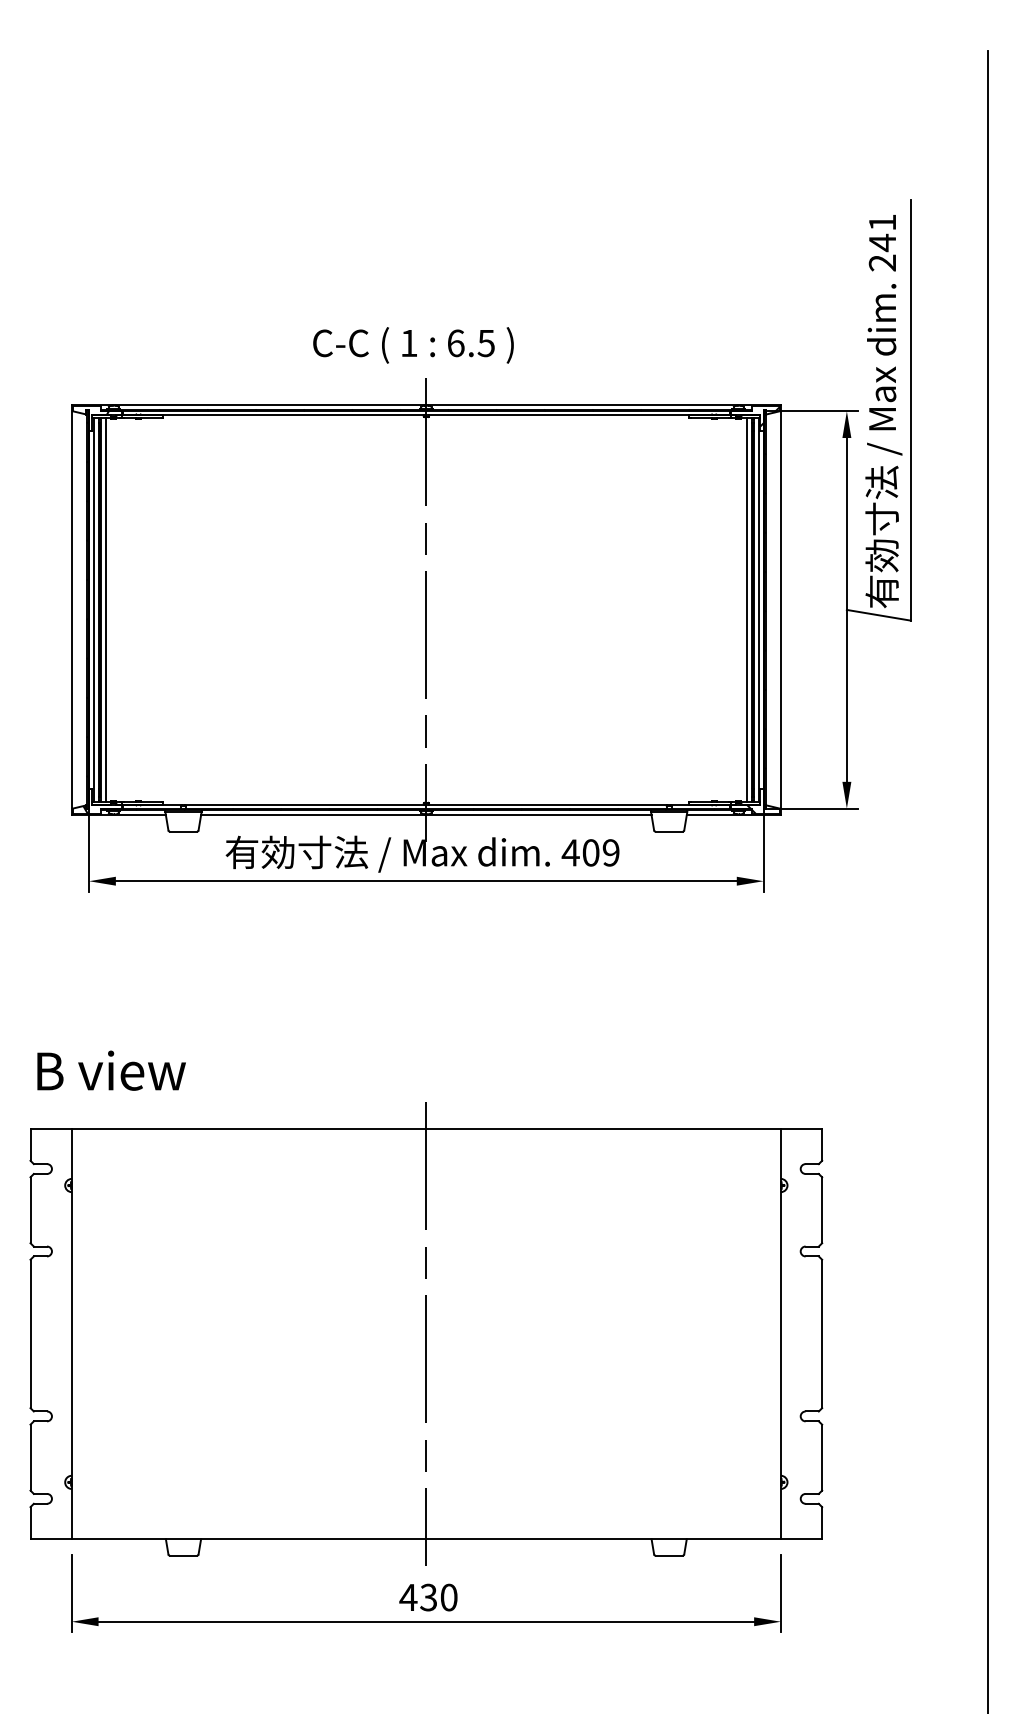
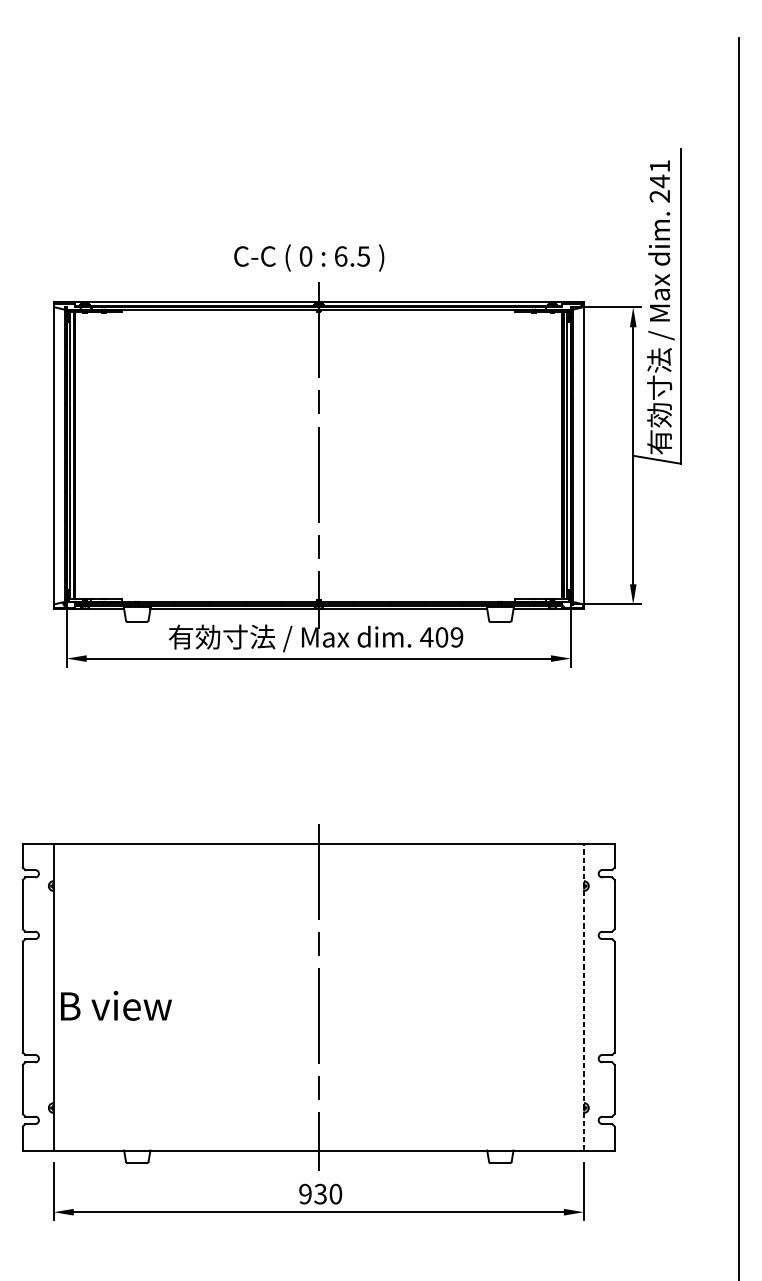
text: (409, 343) -> (306, 256), 1 -> 0
line: (105, 609) -> (78, 455), removed
line: (747, 609) -> (558, 455), removed
text: (111, 1070) -> (116, 1005), moved
line: (780, 1333) -> (583, 996), solid -> dashed
text: (408, 1597) -> (305, 1194), 430 -> 930

